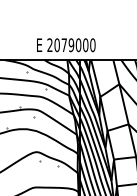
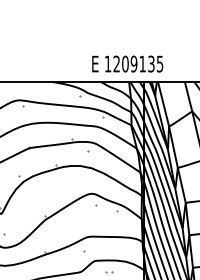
text: (70, 44) -> (133, 63), 2079000 -> 1209135

